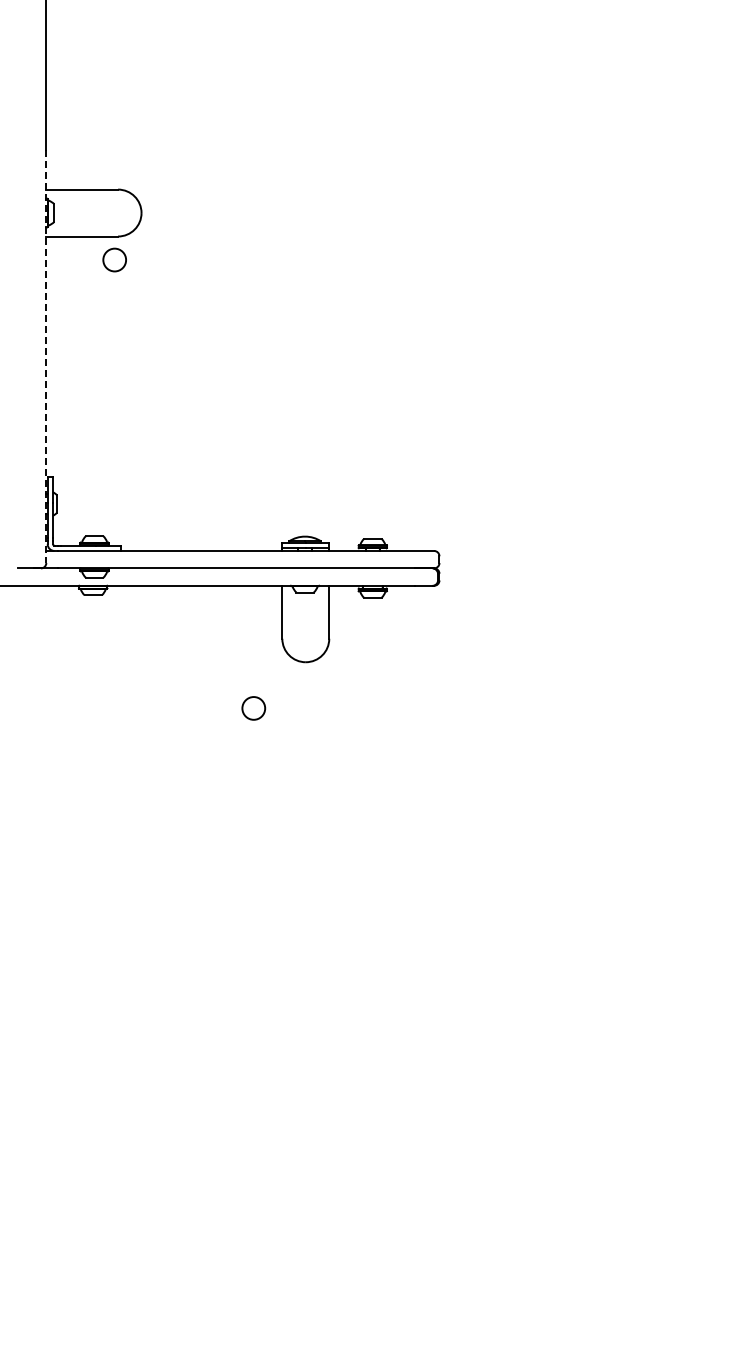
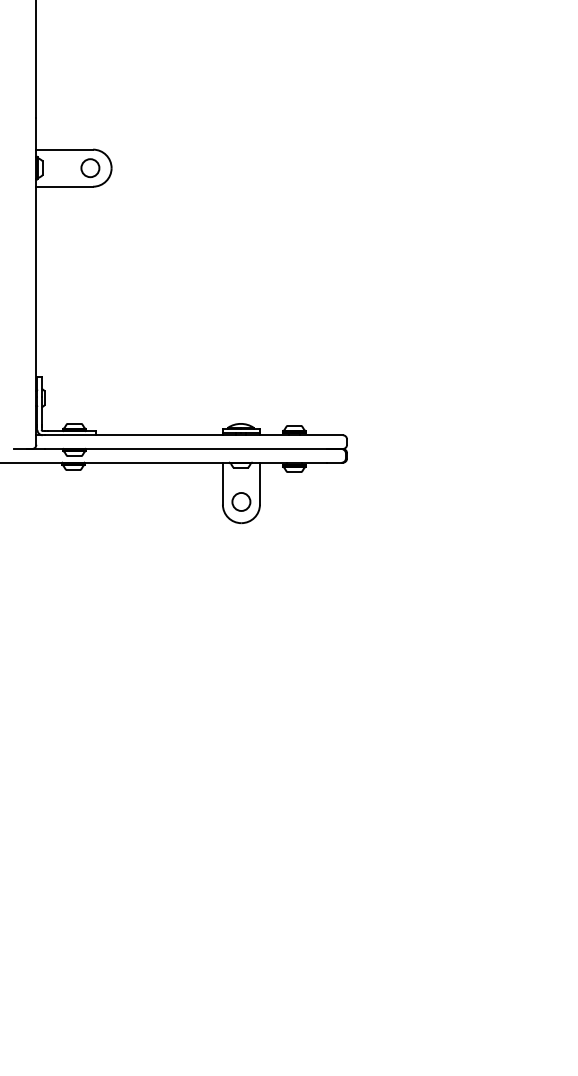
circle: (114, 259) -> (90, 167), moved
line: (46, 356) -> (36, 281), dashed -> solid
circle: (253, 708) -> (241, 502), moved

